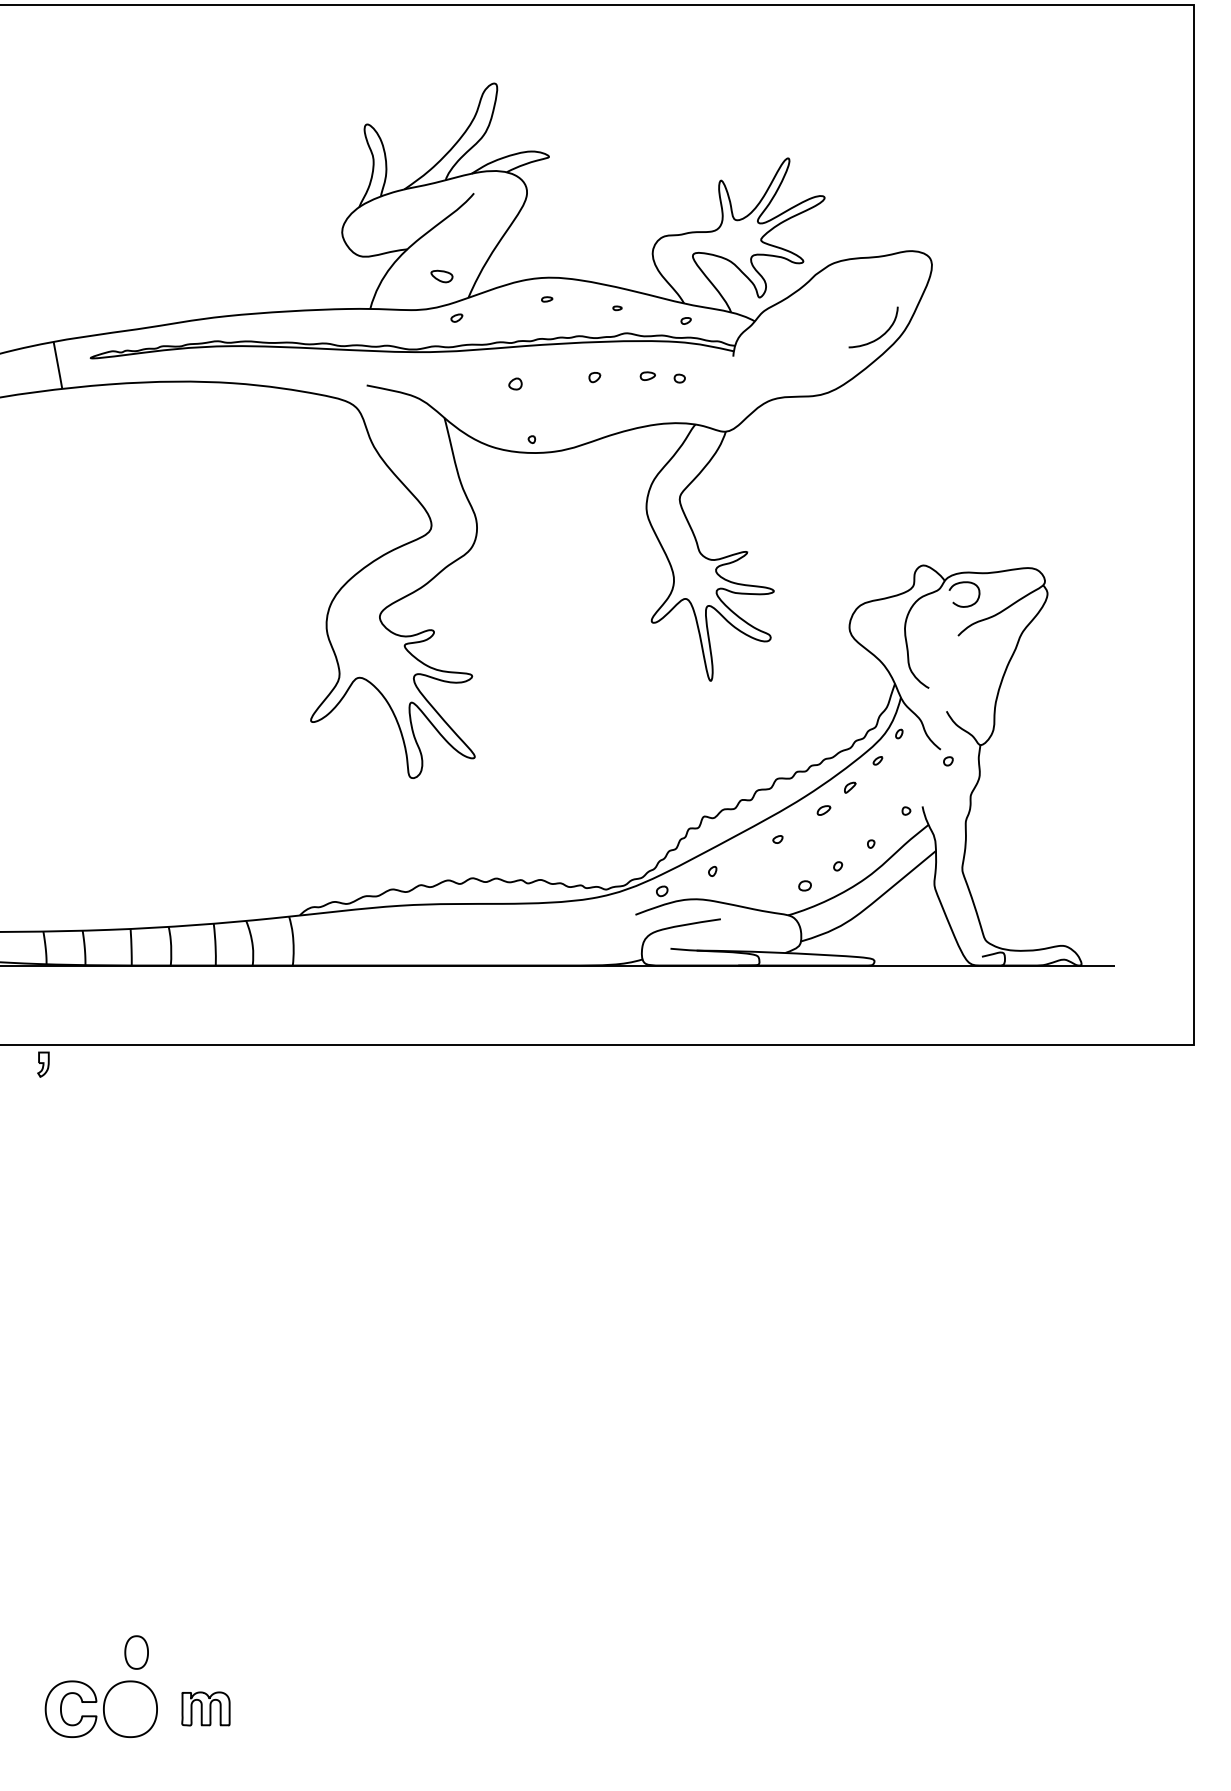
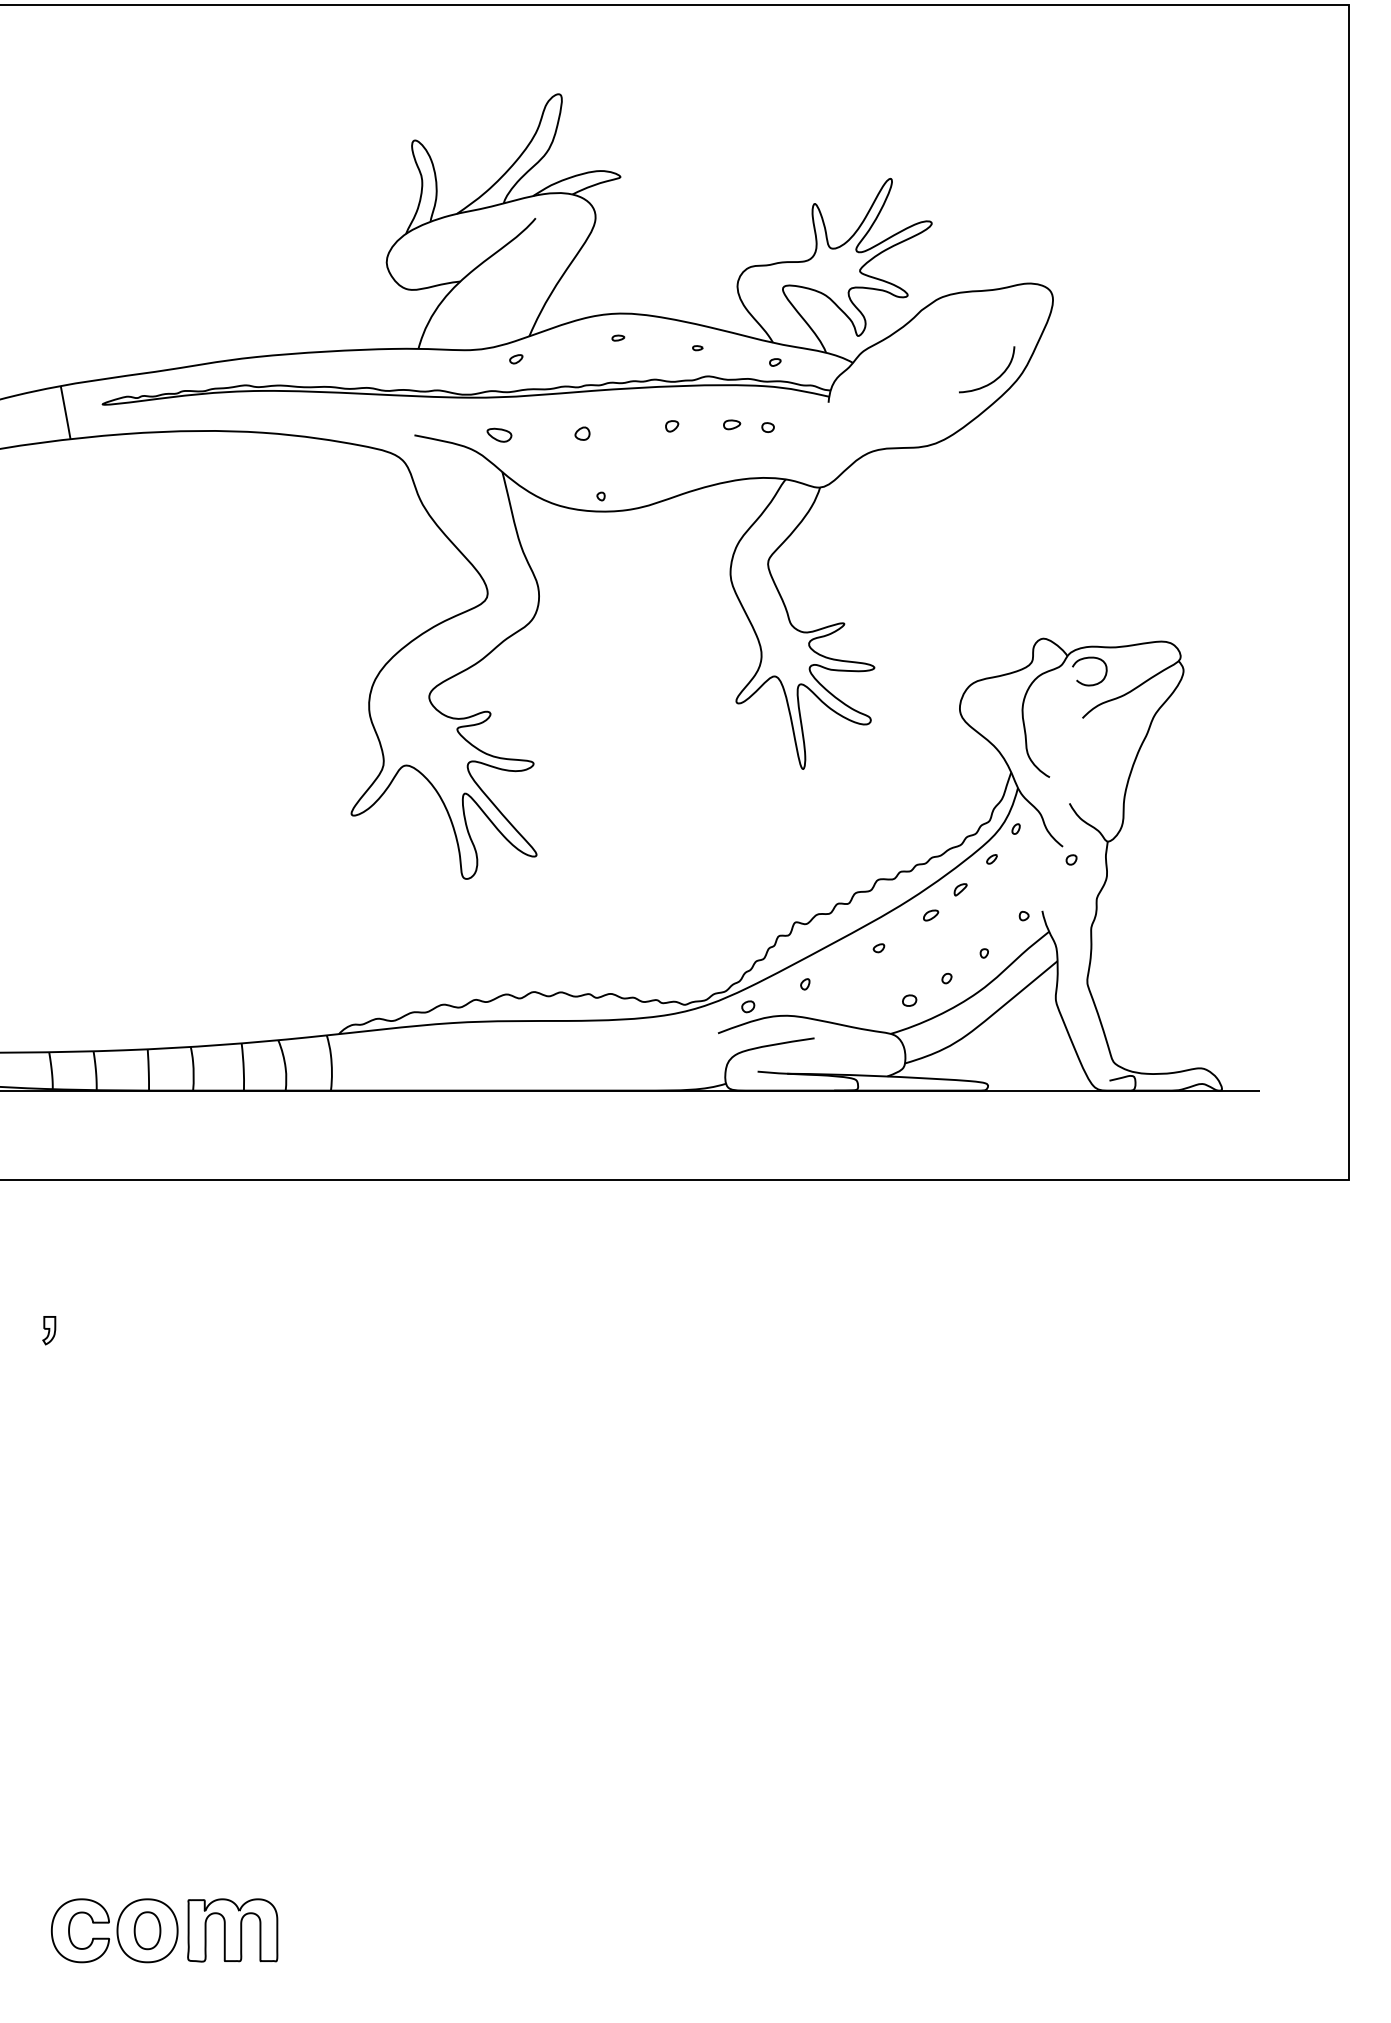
part: (442, 275) -> (499, 434), moved
part: (43, 1064) -> (49, 1330), moved
part: (136, 1652) -> (147, 1930), moved
part: (205, 1708) -> (232, 1930), size x1.67

